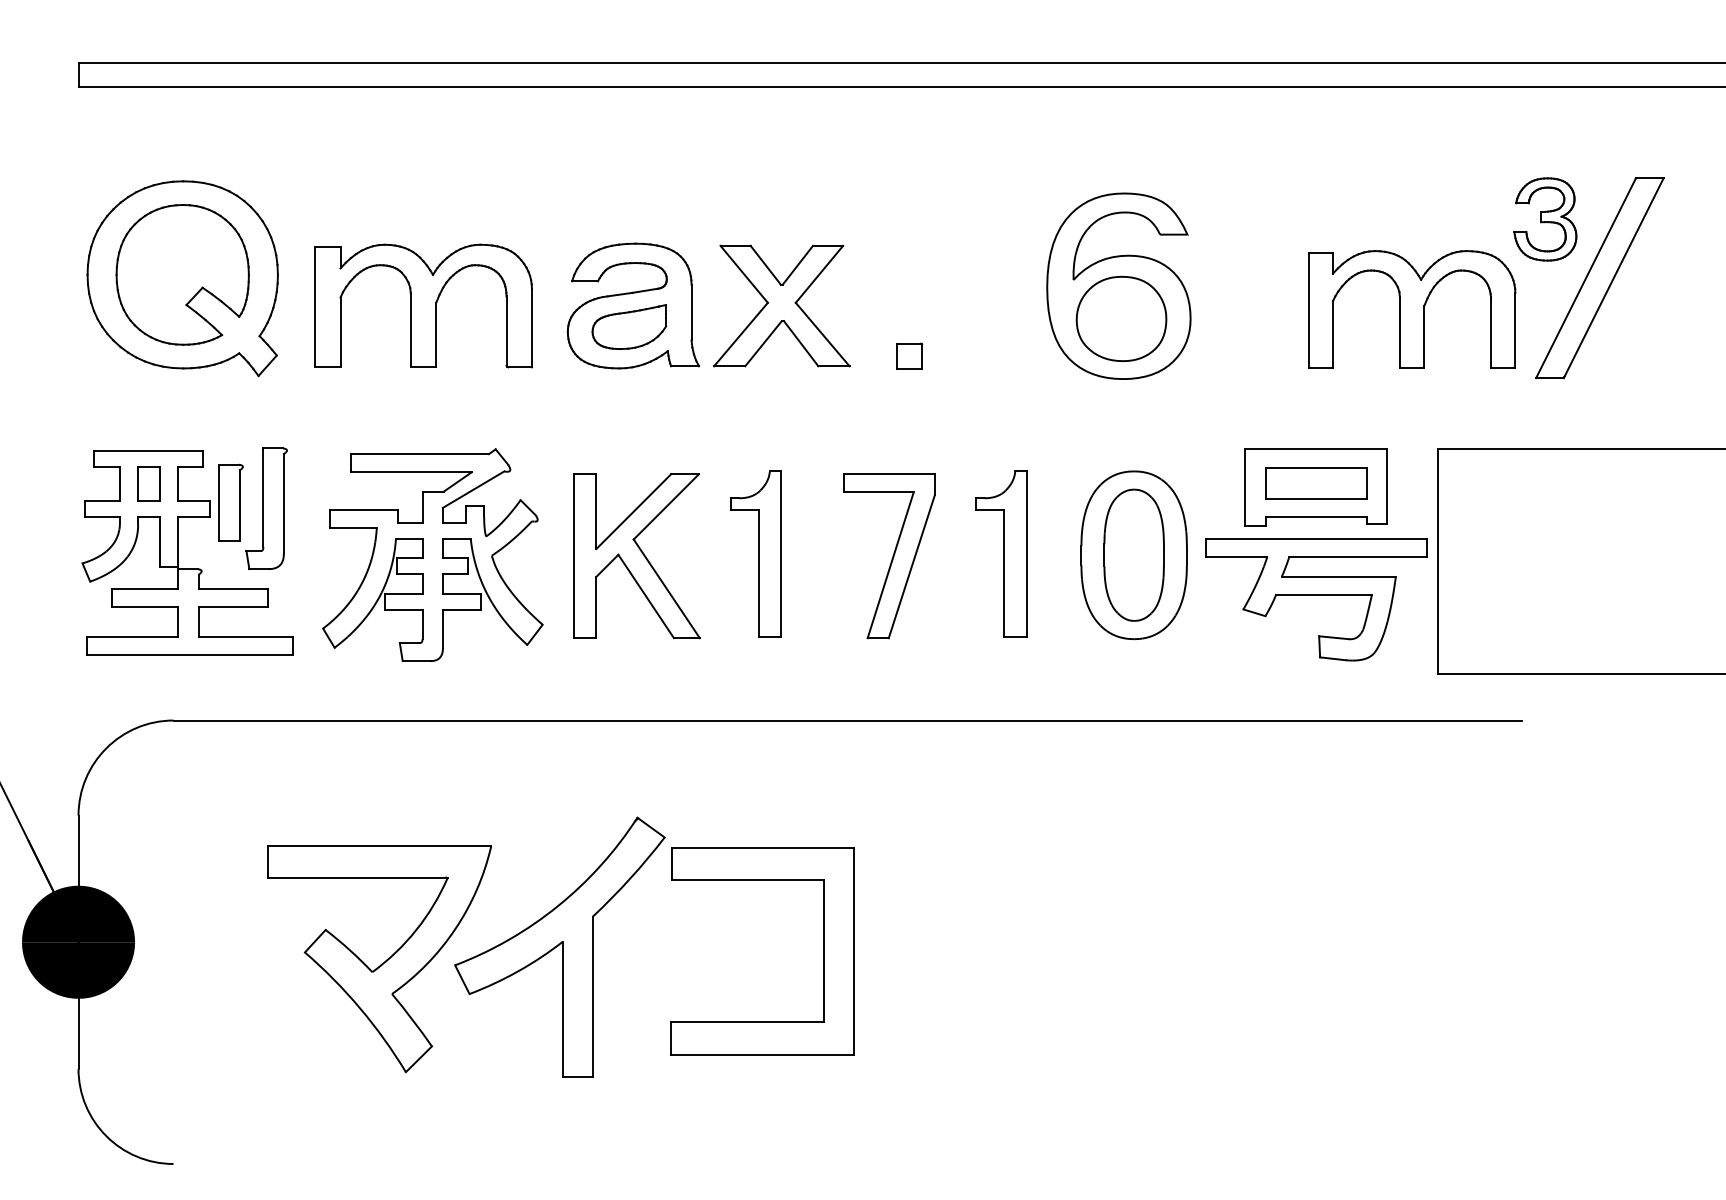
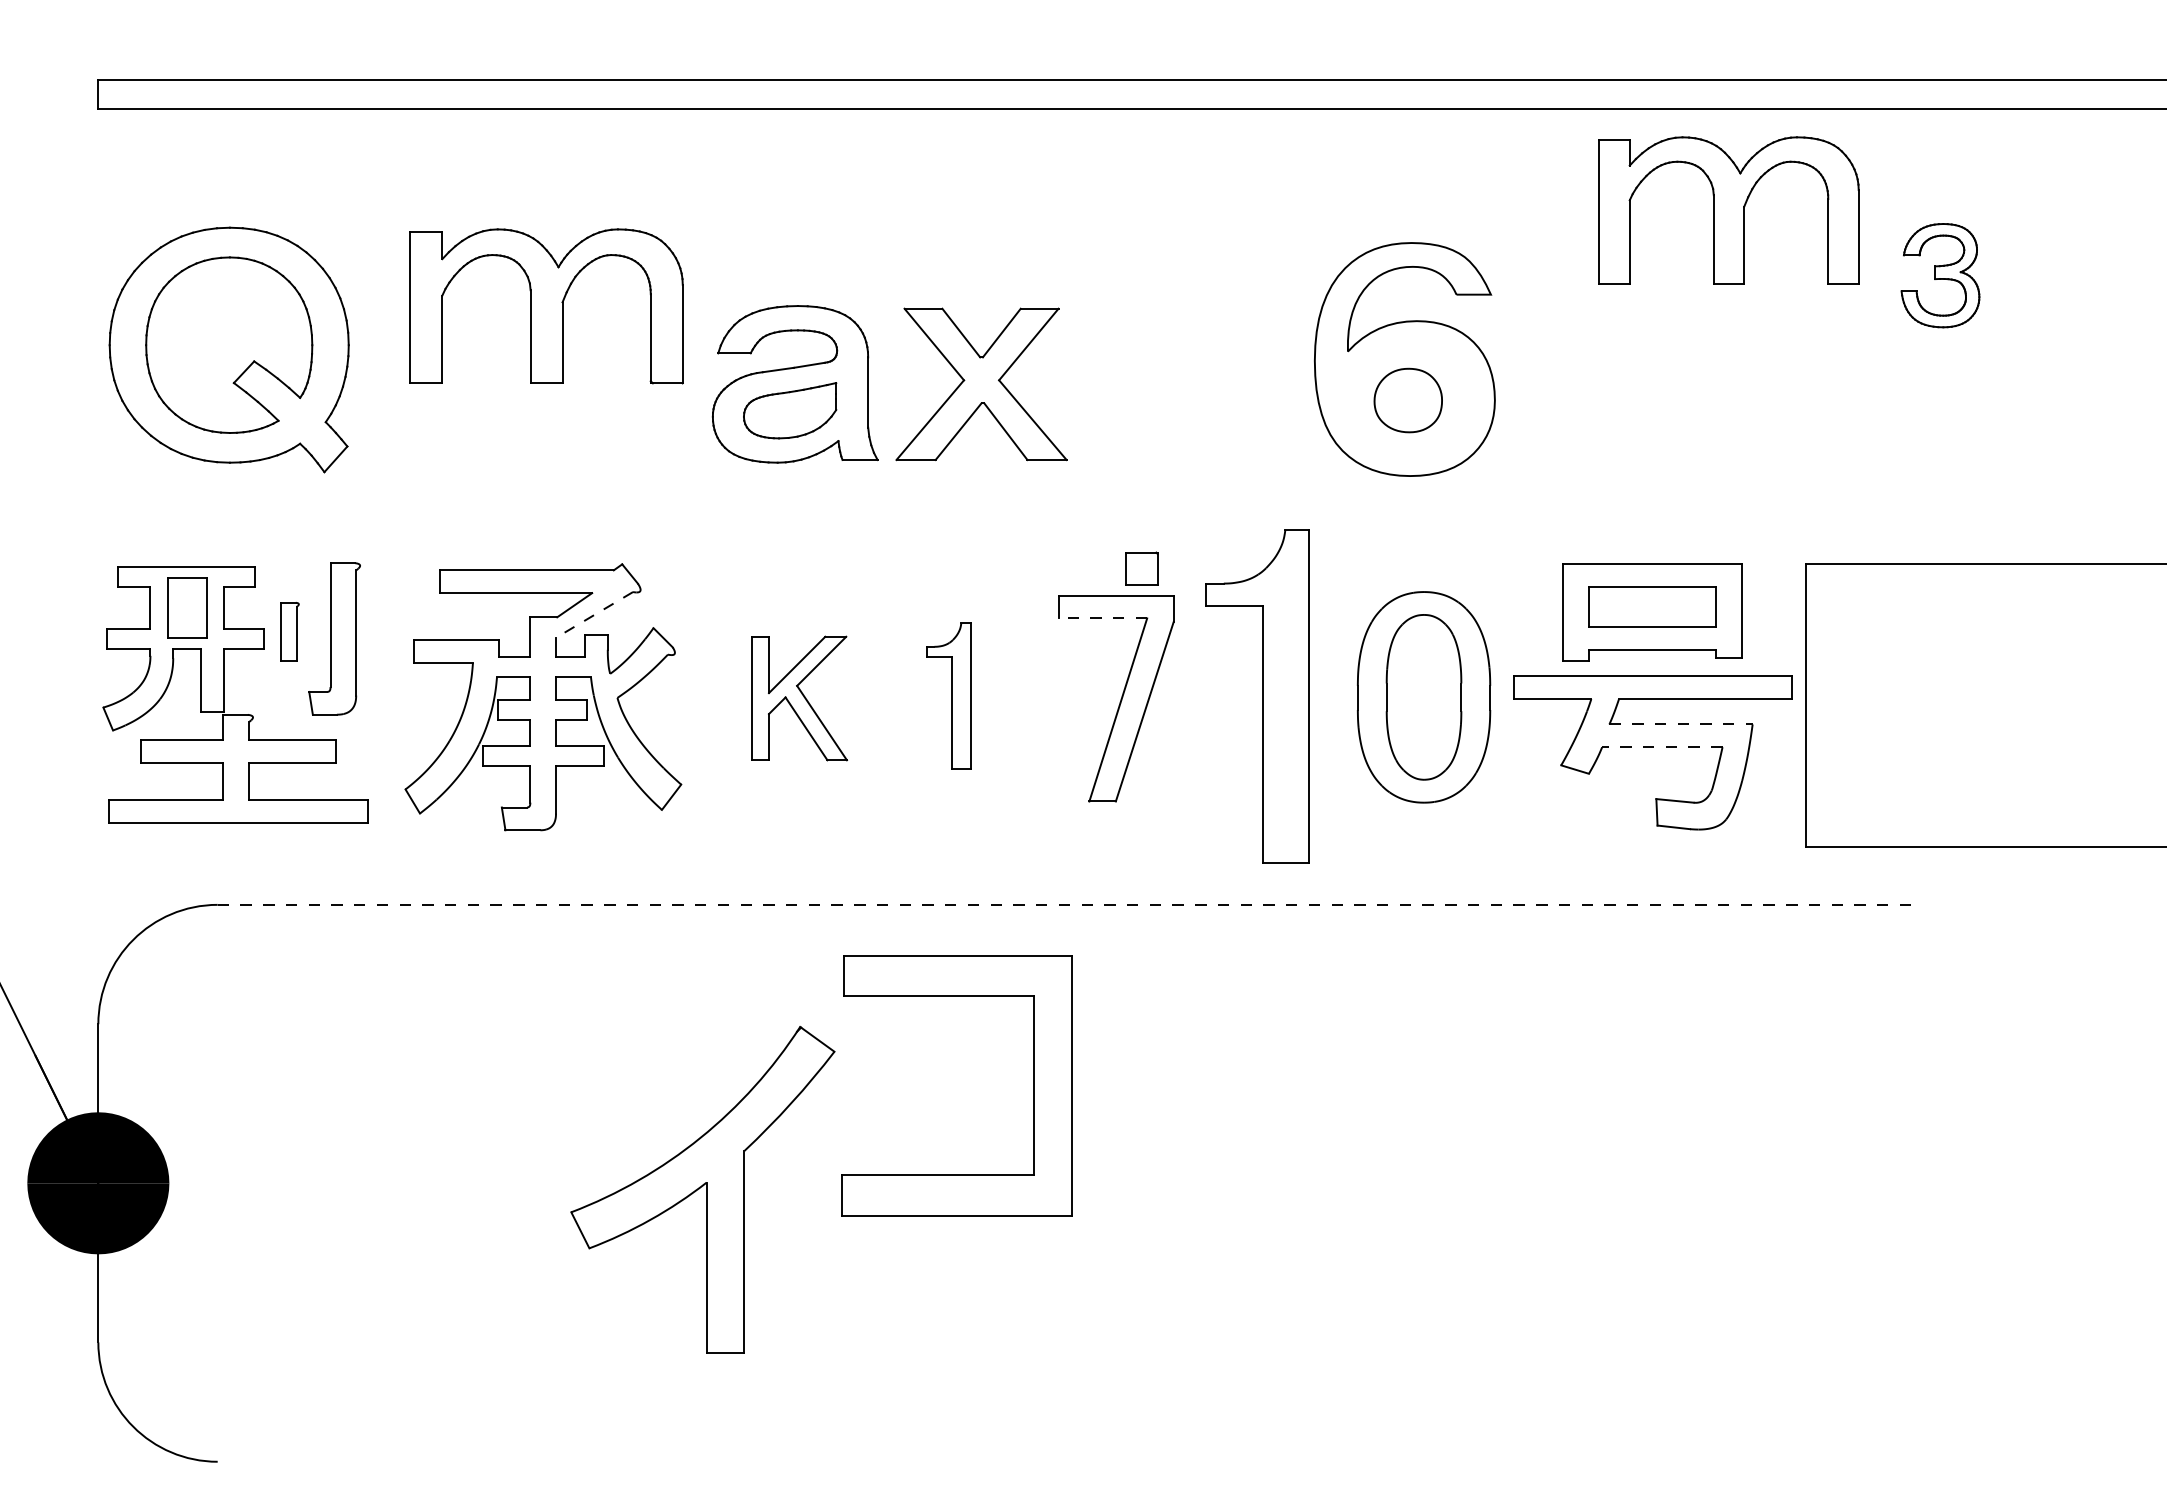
part: (1599, 277) -> (2008, 348), removed
part: (423, 306) -> (546, 306), moved
part: (1411, 309) -> (1728, 210), moved
part: (1121, 318) -> (1408, 400), size x0.6
part: (909, 356) -> (1141, 568), moved
part: (148, 483) -> (186, 607), size x1.4
line: (473, 489) -> (594, 614), solid -> dashed
line: (878, 492) -> (1103, 618), solid -> dashed
part: (230, 502) -> (289, 631), size x0.6
part: (755, 553) -> (948, 695), size x0.7
part: (1000, 553) -> (1256, 695), size x1.6
part: (636, 556) -> (799, 698), size x0.6
line: (1339, 576) -> (1681, 724), solid -> dashed
line: (1323, 595) -> (1661, 747), solid -> dashed
line: (847, 720) -> (1064, 904), solid -> dashed
part: (823, 951) -> (1033, 1085), moved
part: (383, 962) -> (481, 1208), removed

